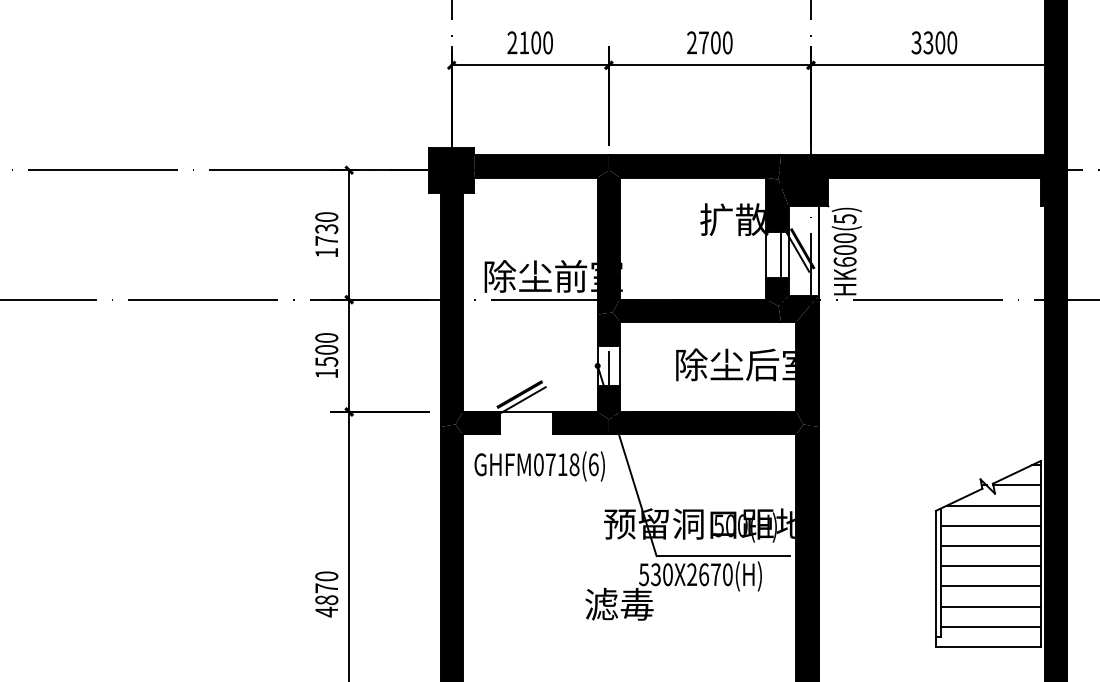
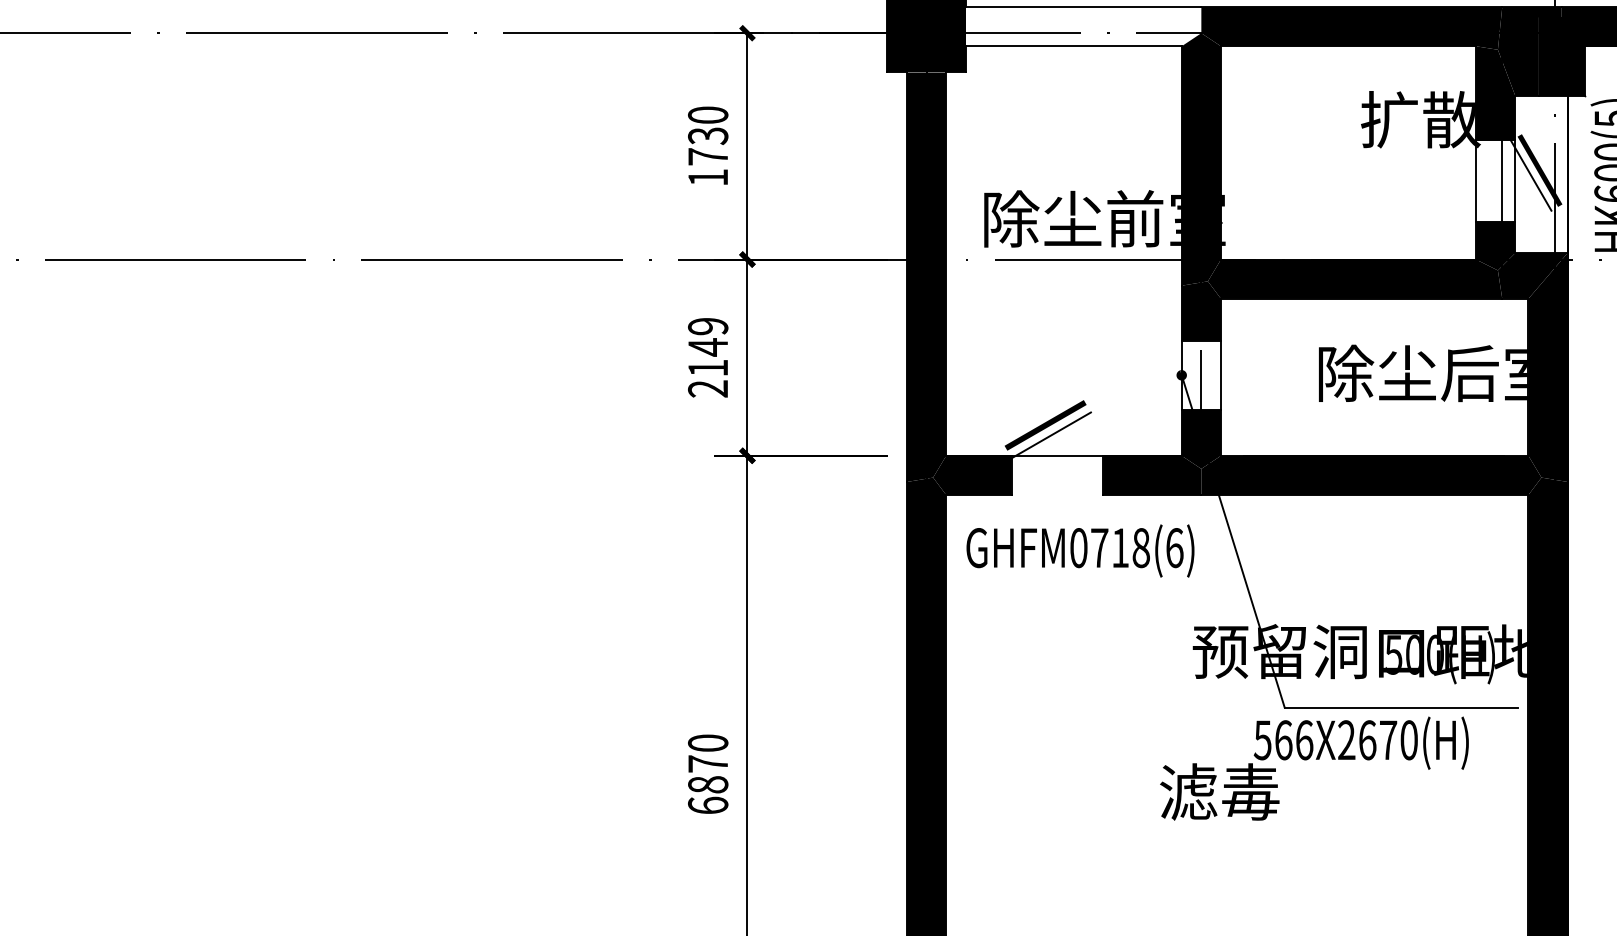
fill: (541, 166) -> (1083, 26), removed
text: (326, 355) -> (707, 357), 1500 -> 2149
text: (661, 574) -> (1293, 739), 530X2670(H) -> 566X2670(H)
text: (326, 611) -> (707, 804), 4870 -> 6870

